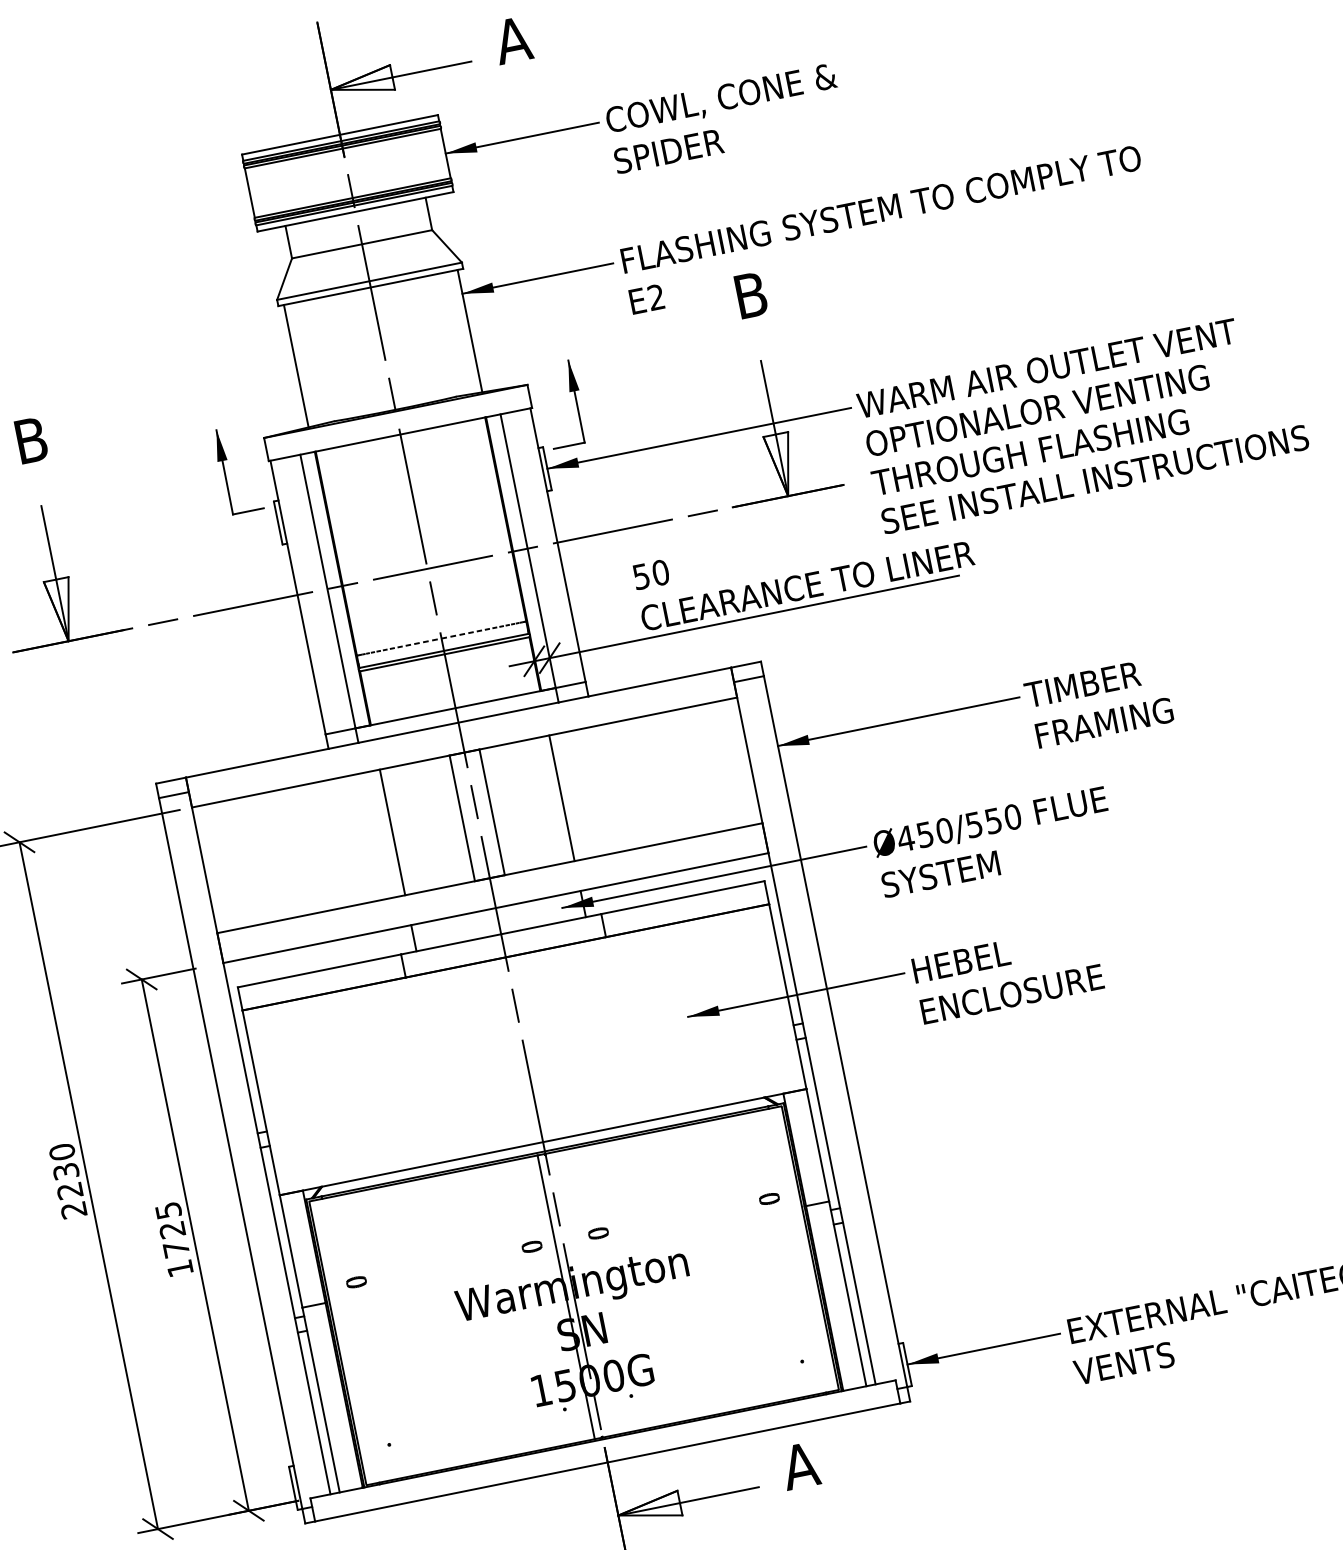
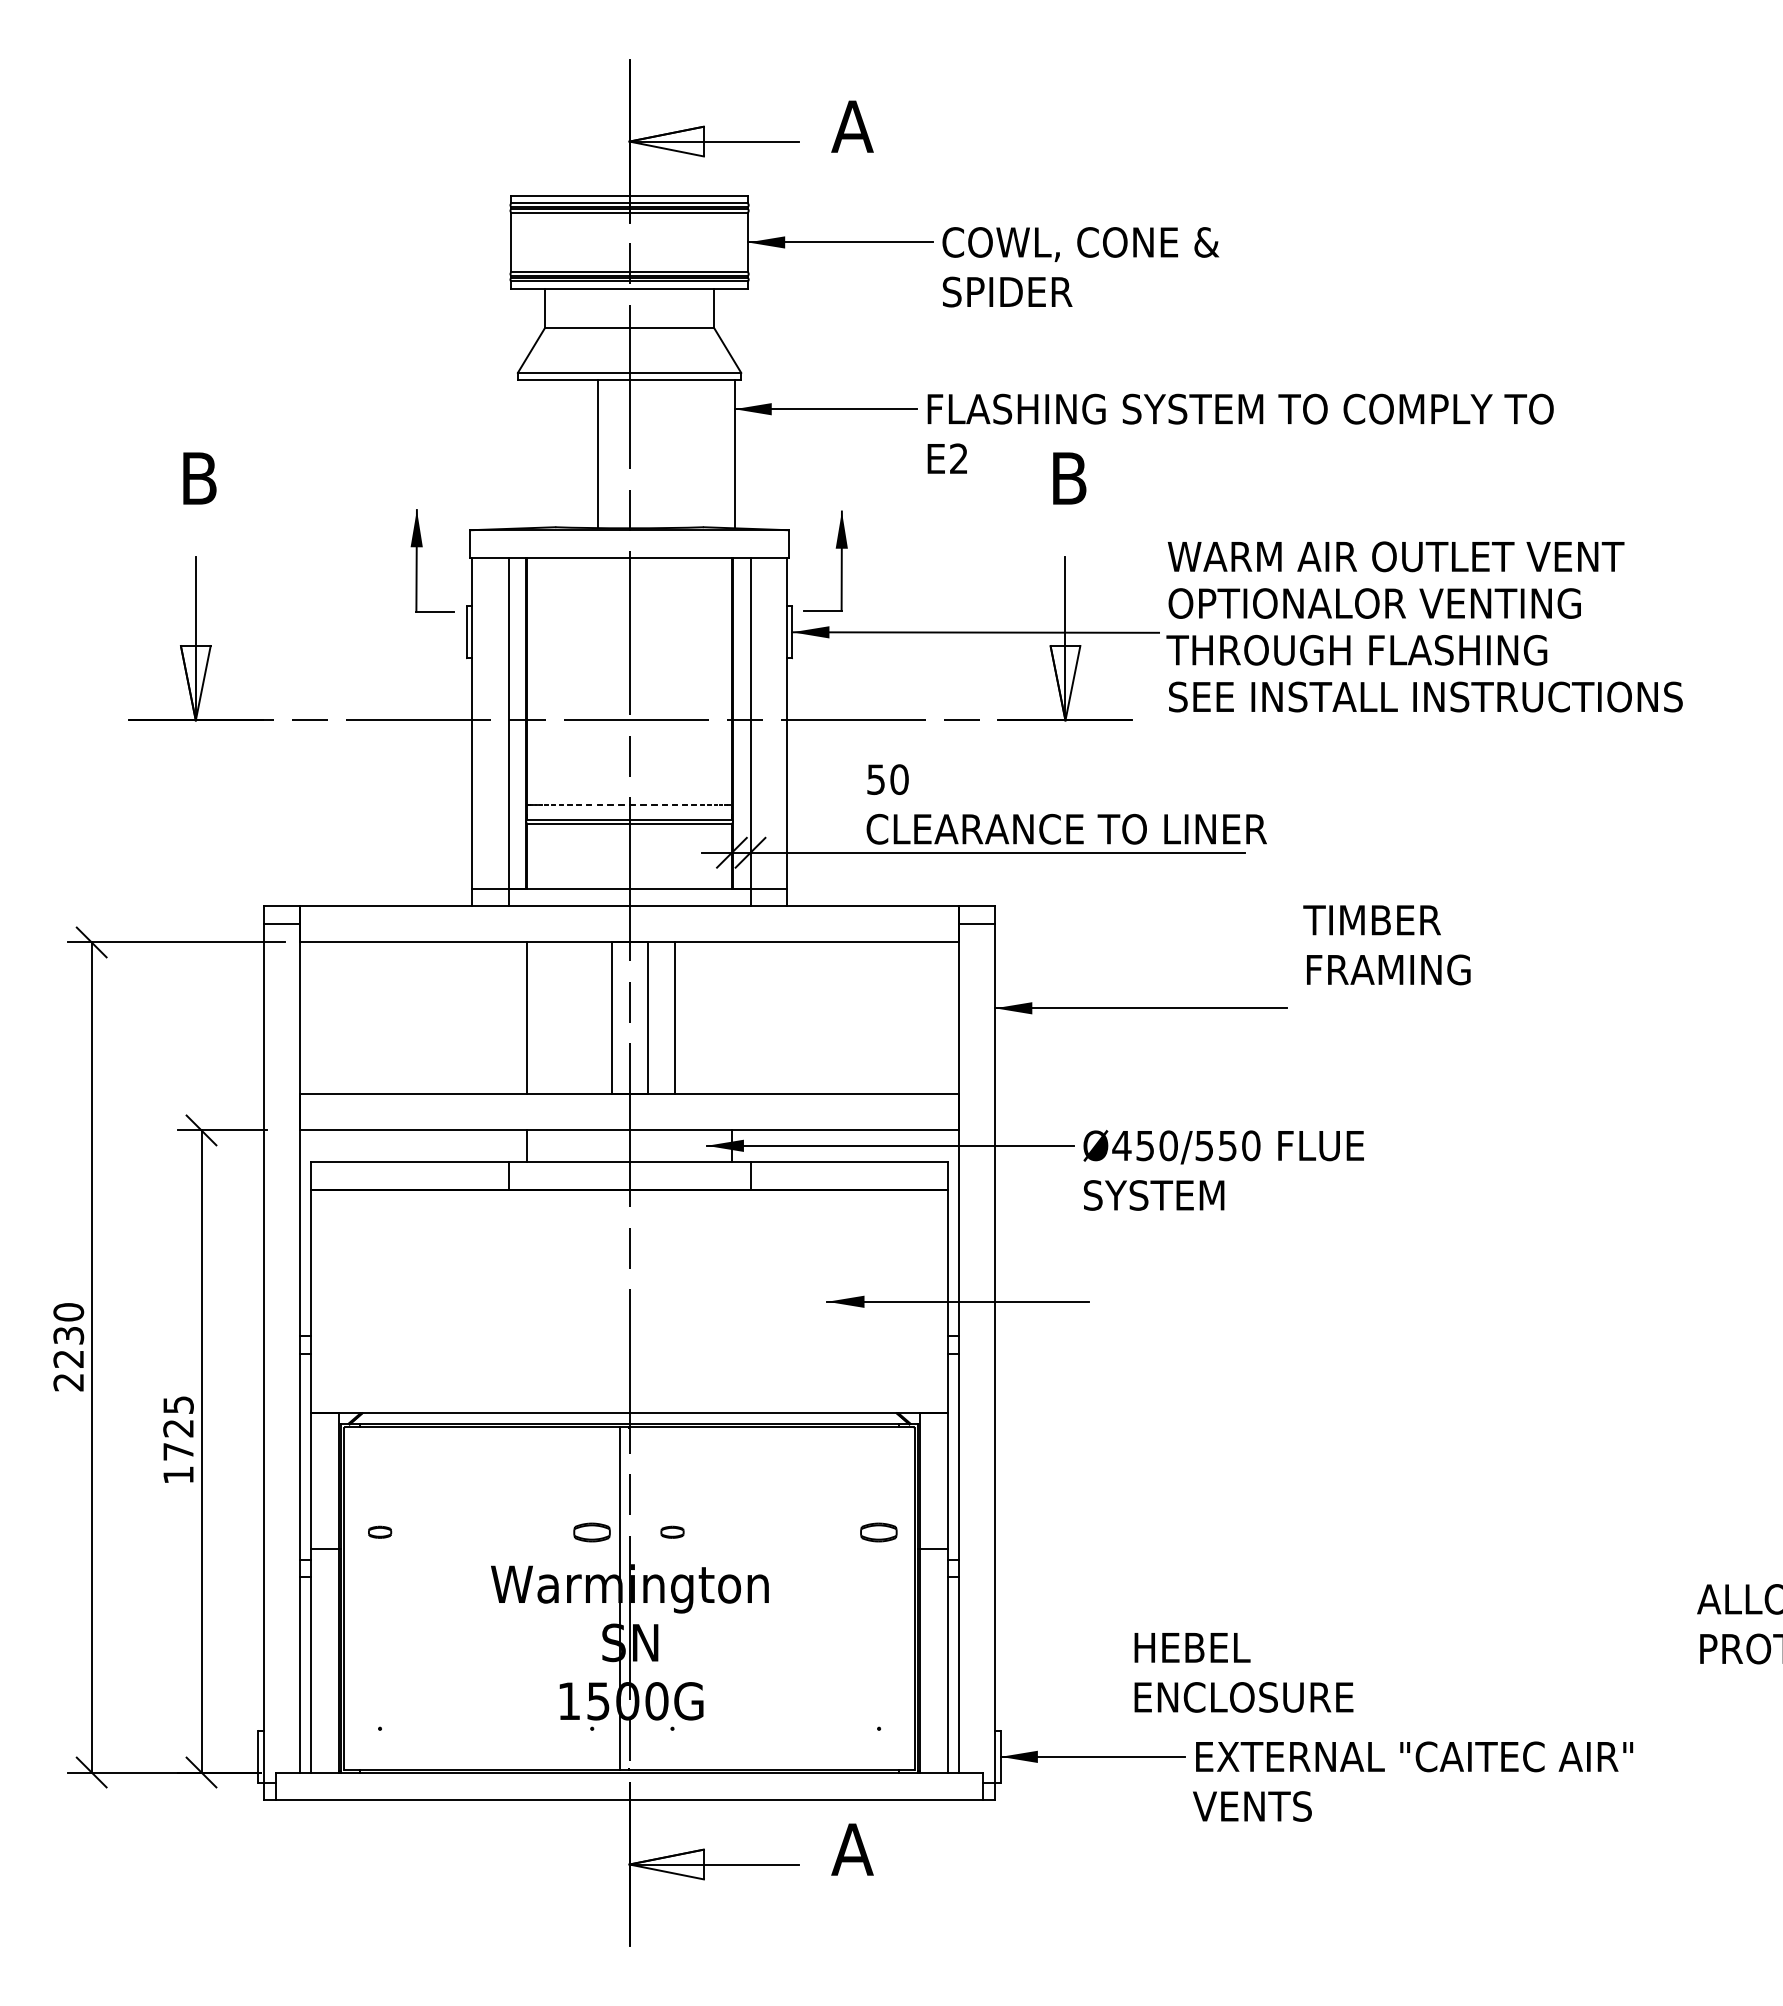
line: (296, 366) -> (597, 454), moved
text: (1082, 421) -> (1424, 626), moved
text: (1098, 703) -> (1386, 945), moved
line: (561, 798) -> (674, 1018), moved
text: (1007, 973) -> (1243, 1672), moved
part: (769, 1198) -> (879, 1531), size x1.6
part: (532, 1246) -> (592, 1531), size x1.6

